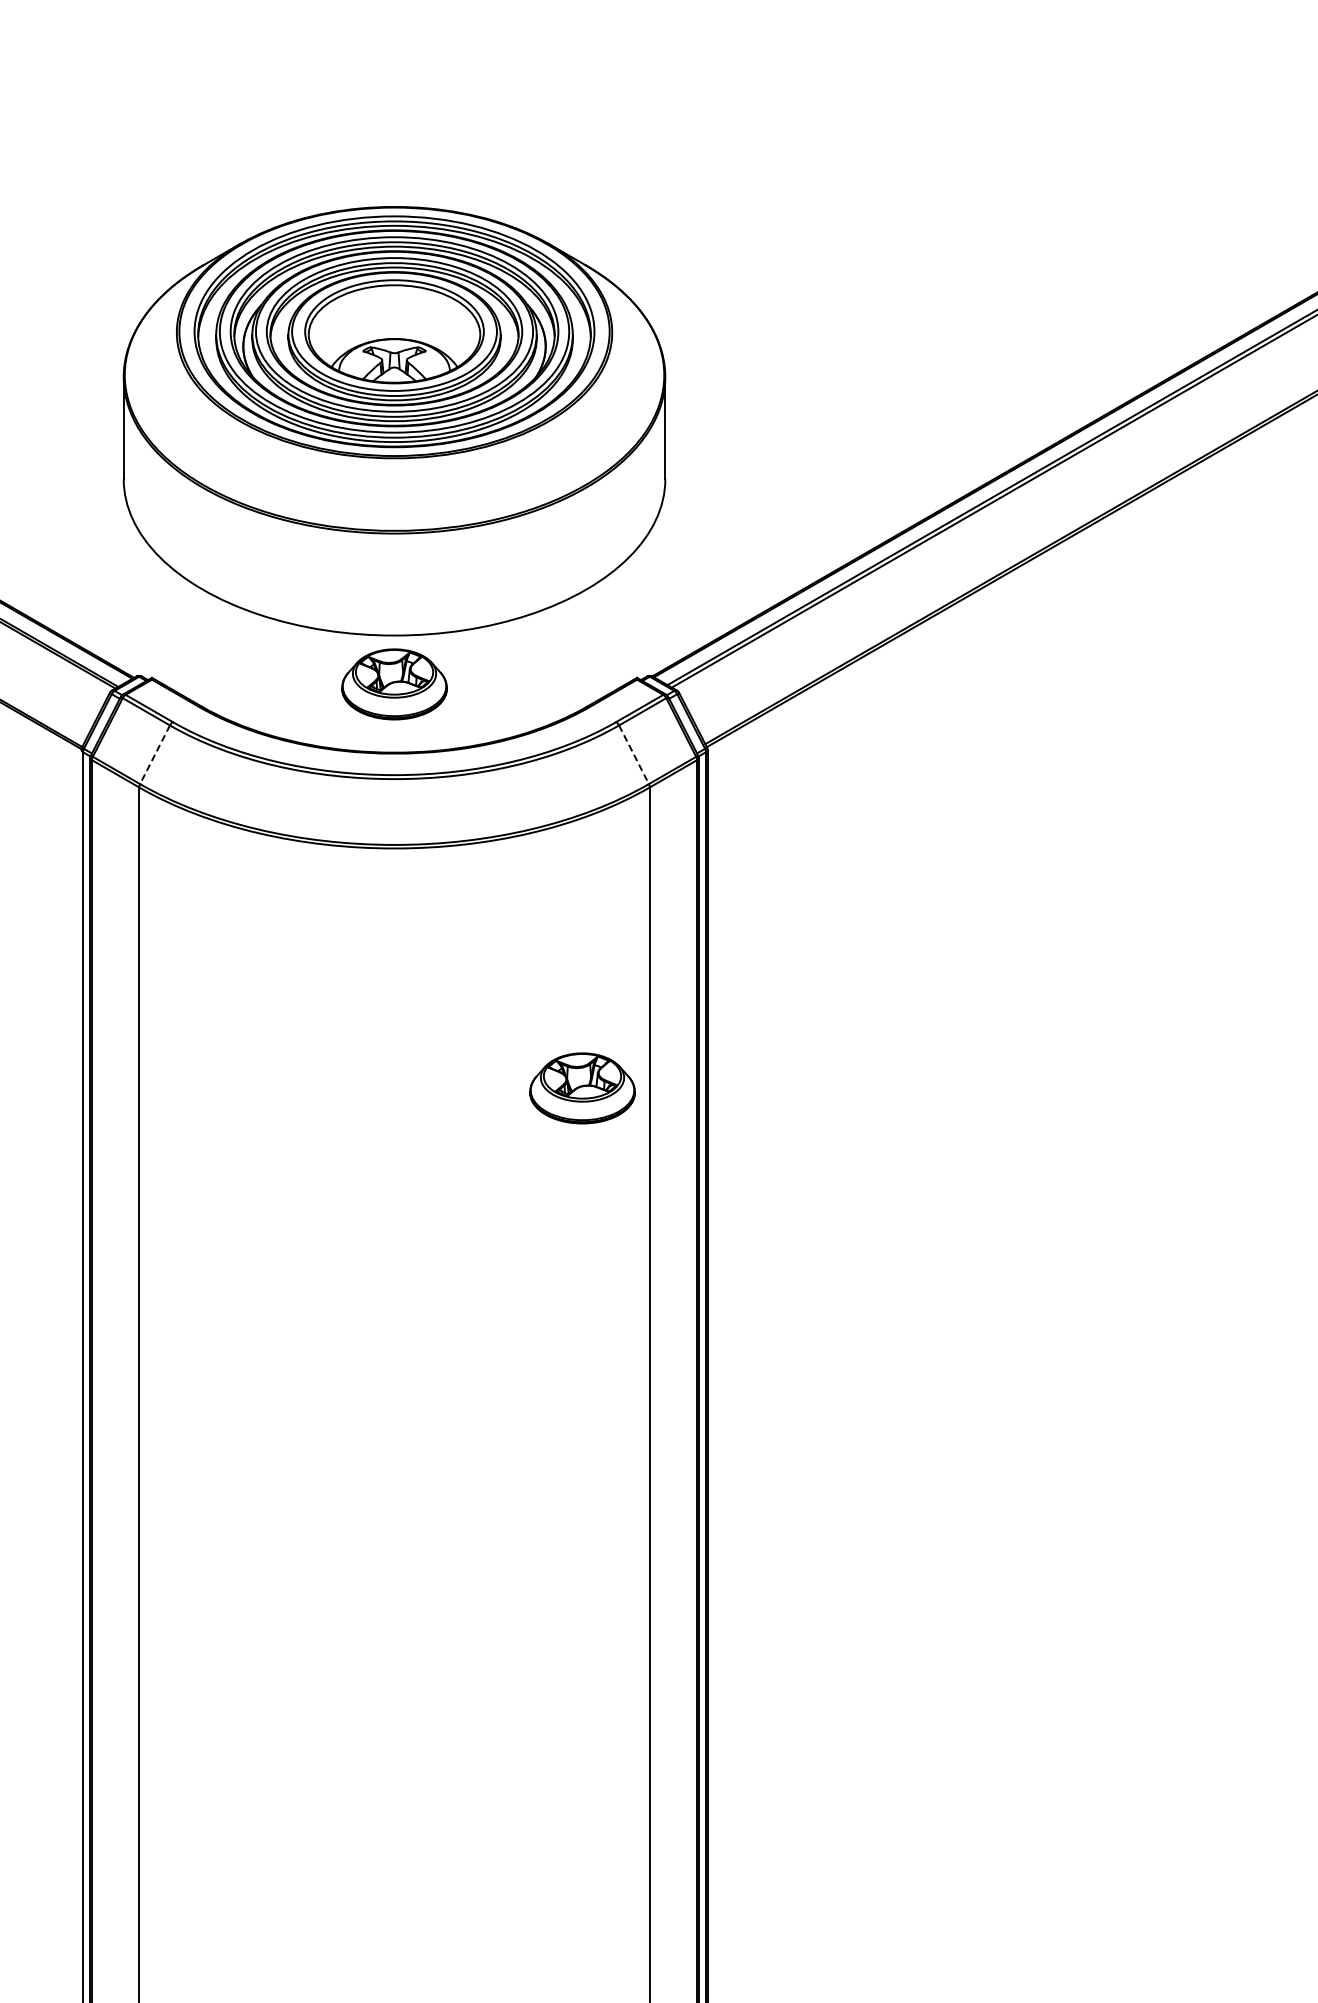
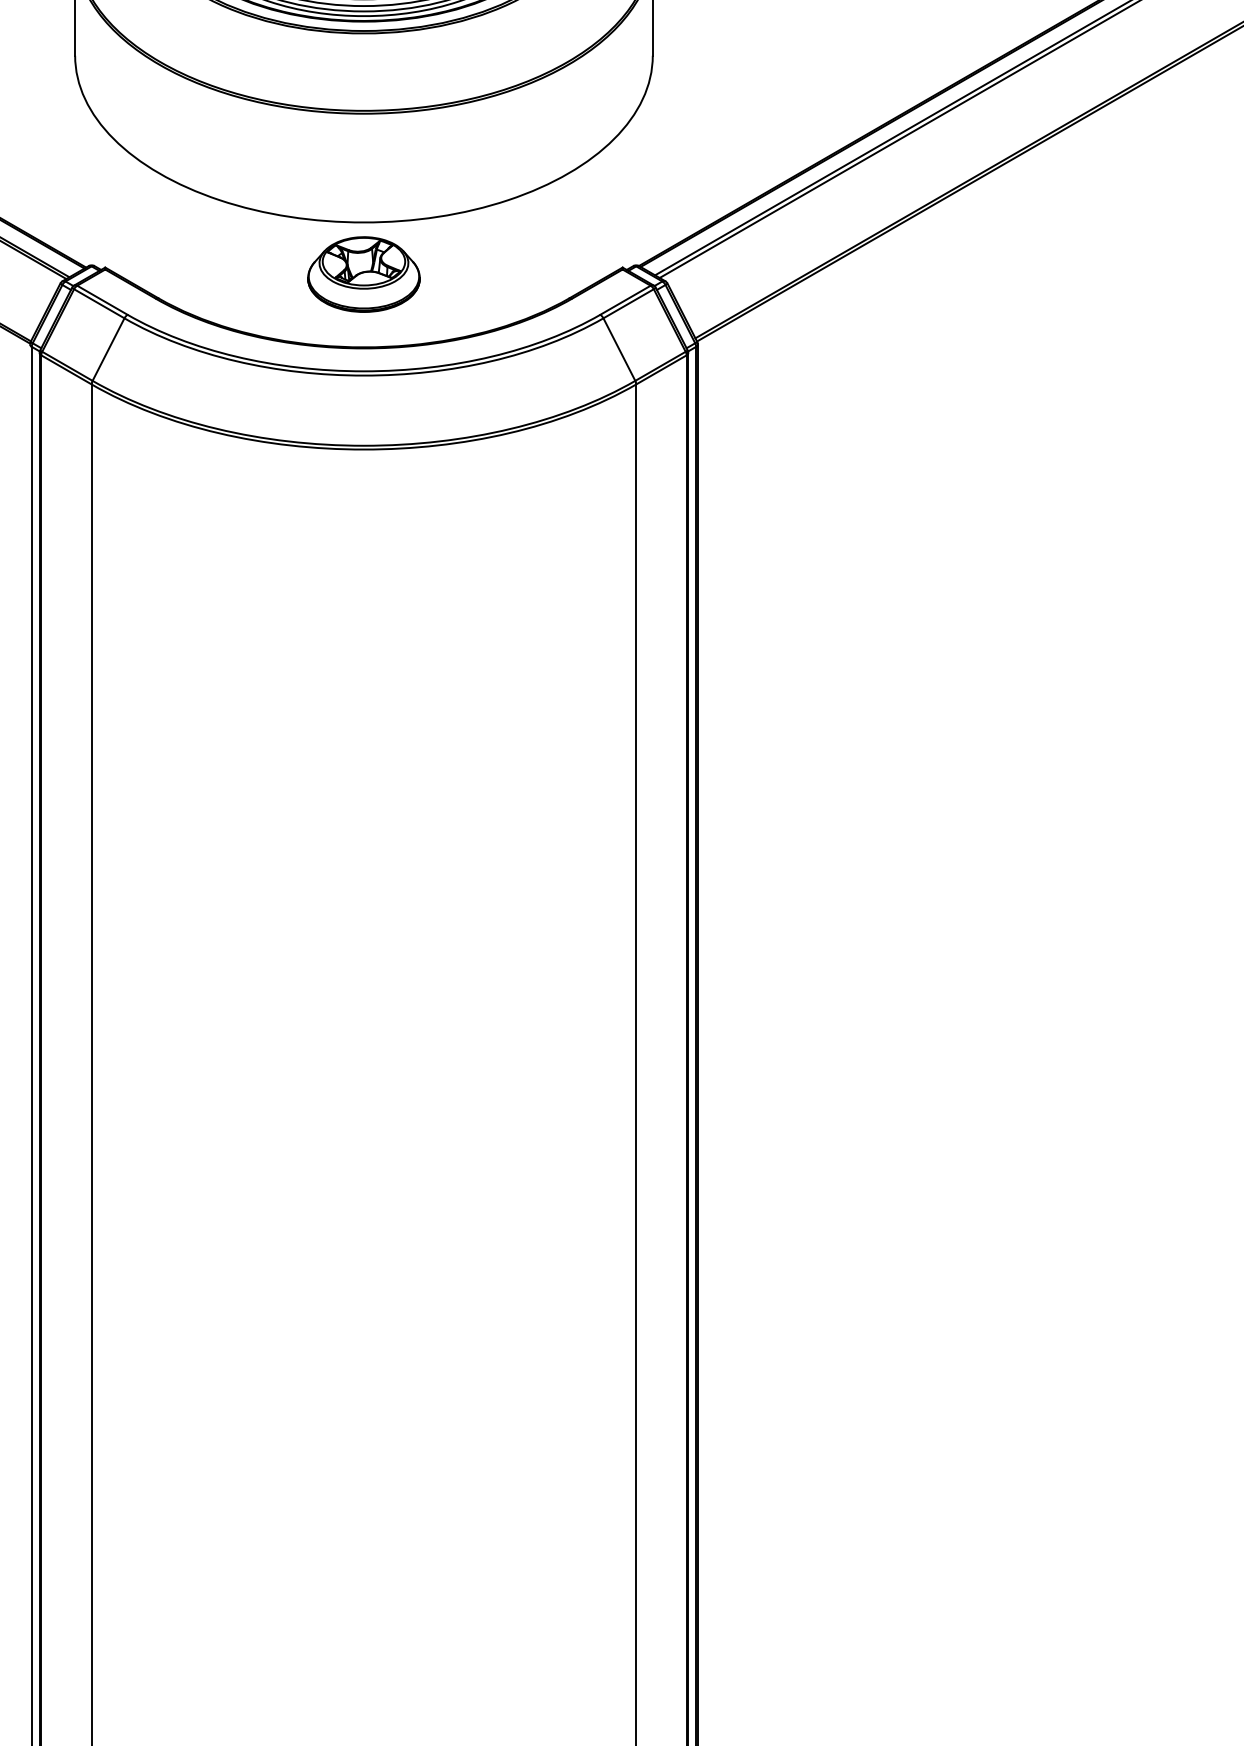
line: (155, 754) -> (109, 349), dashed -> solid
line: (634, 754) -> (619, 349), dashed -> solid
part: (582, 1088) -> (564, 705), removed

